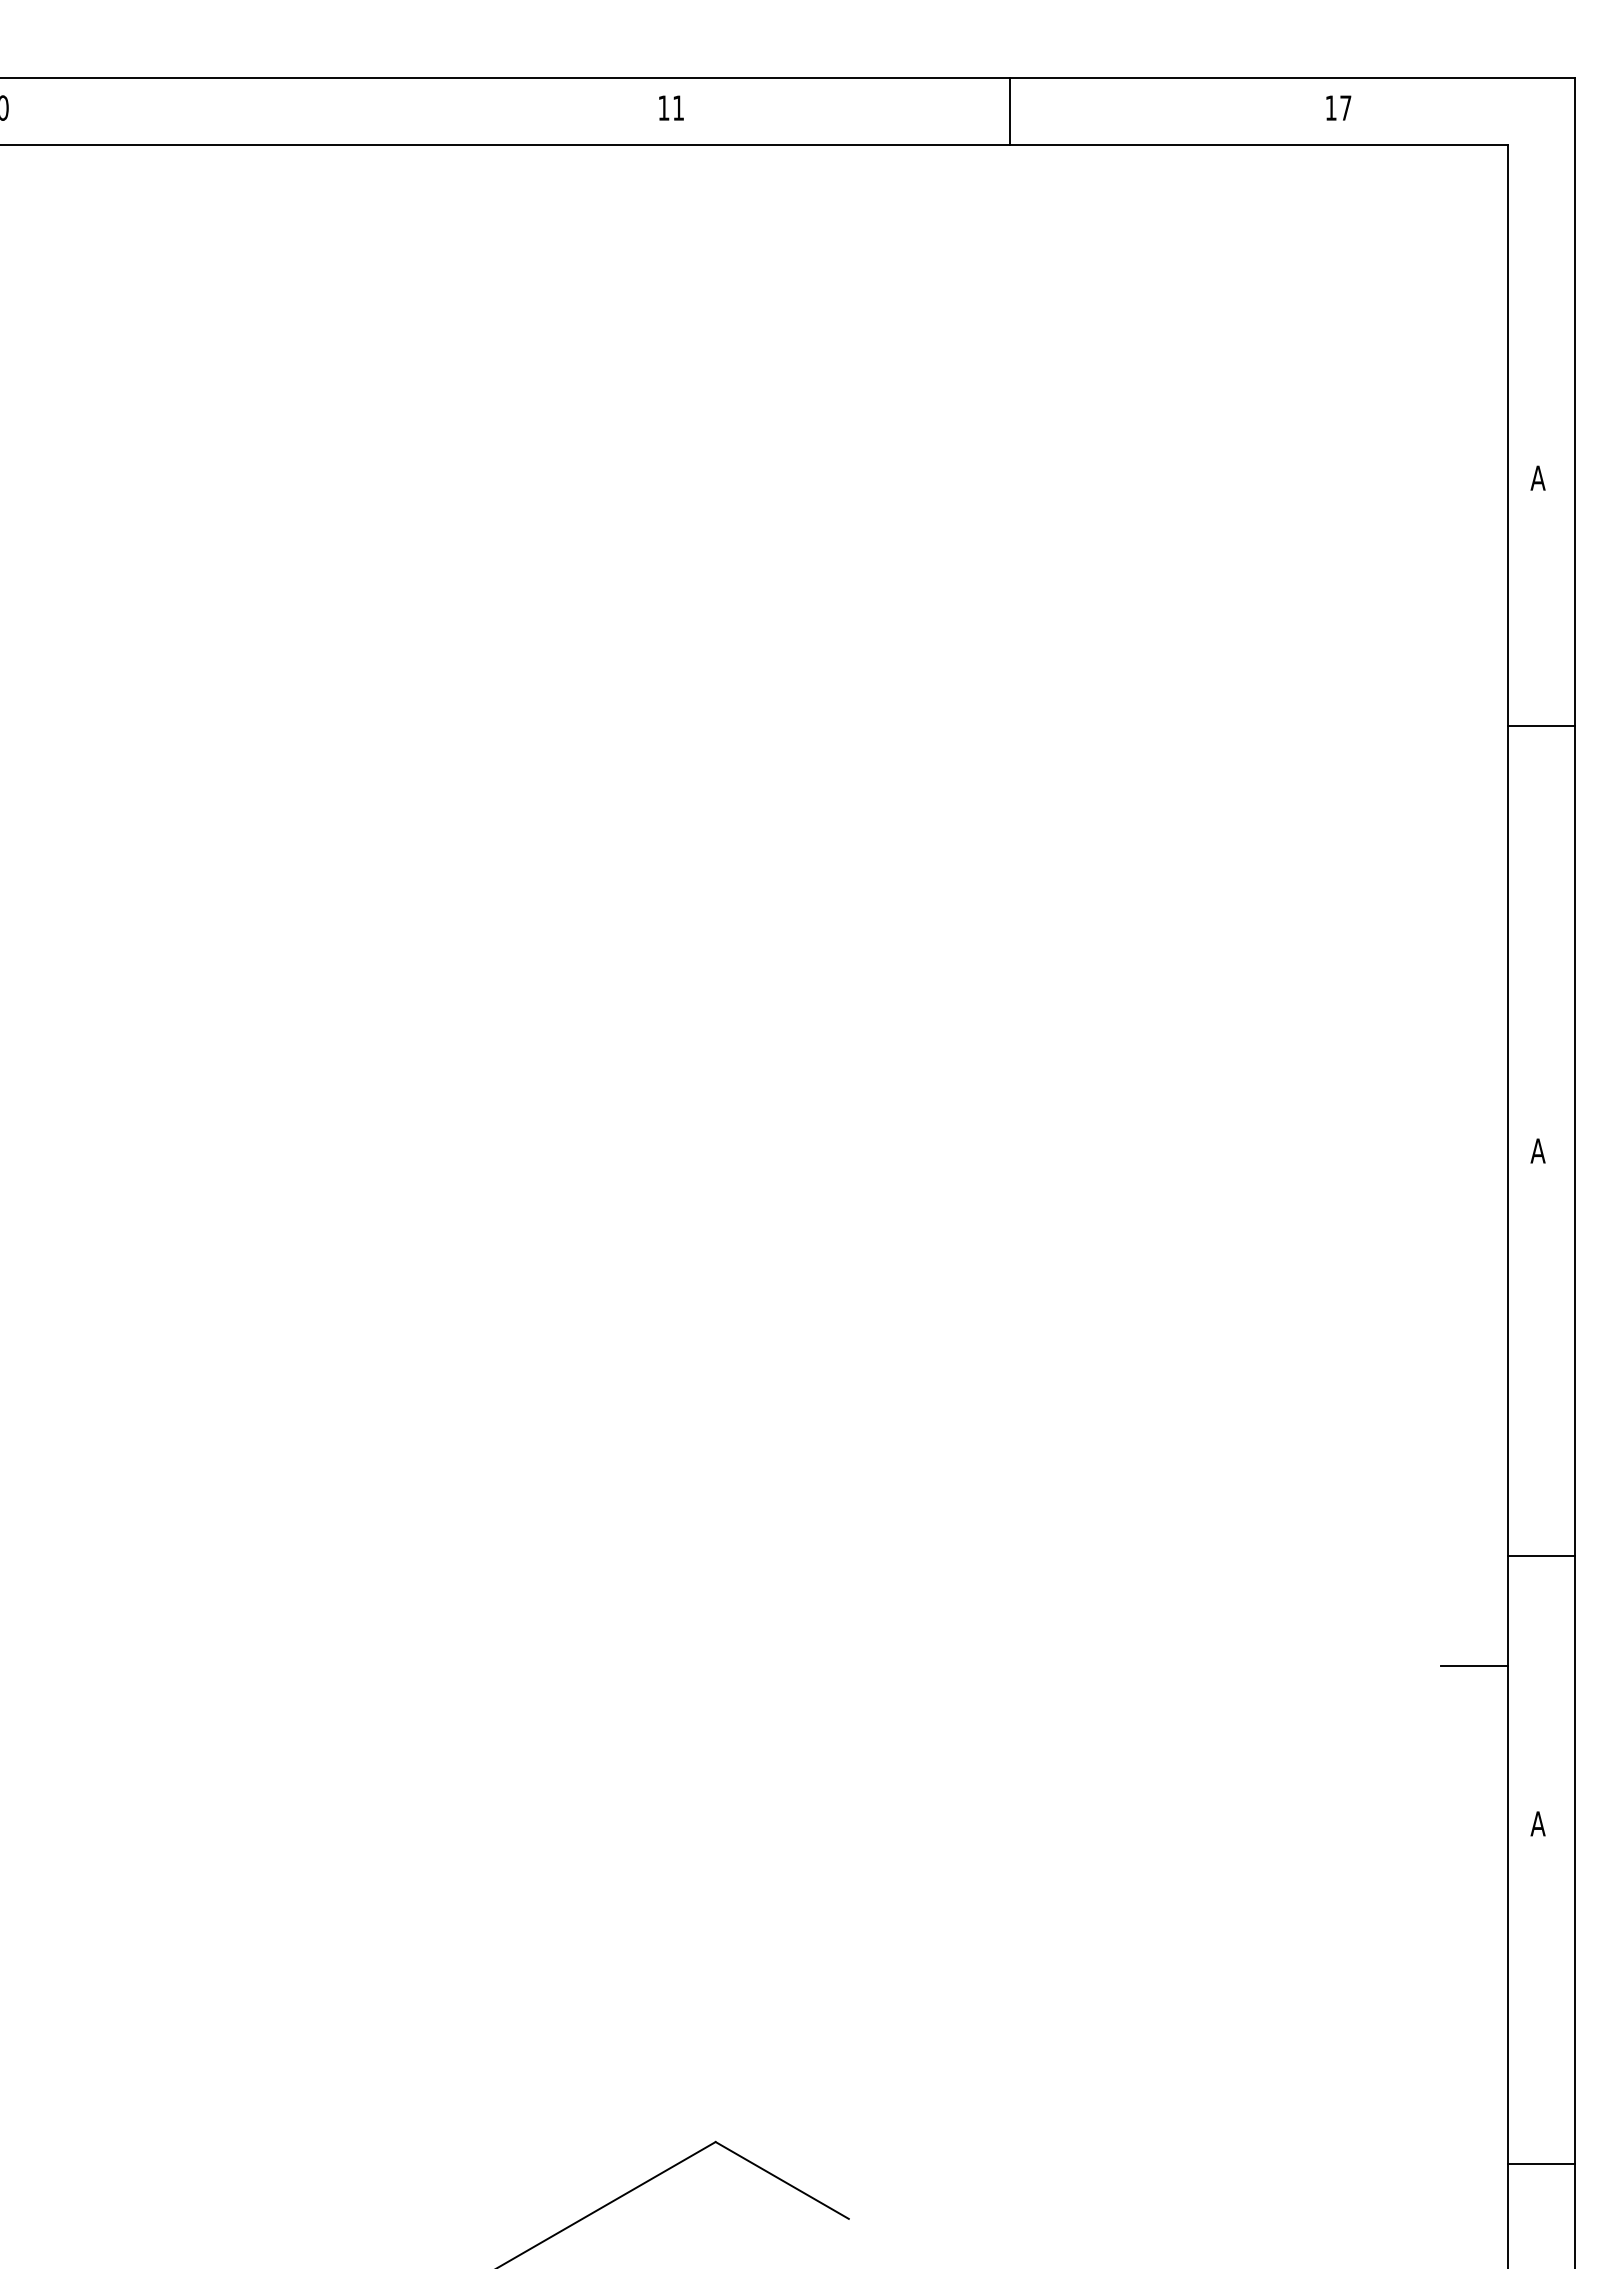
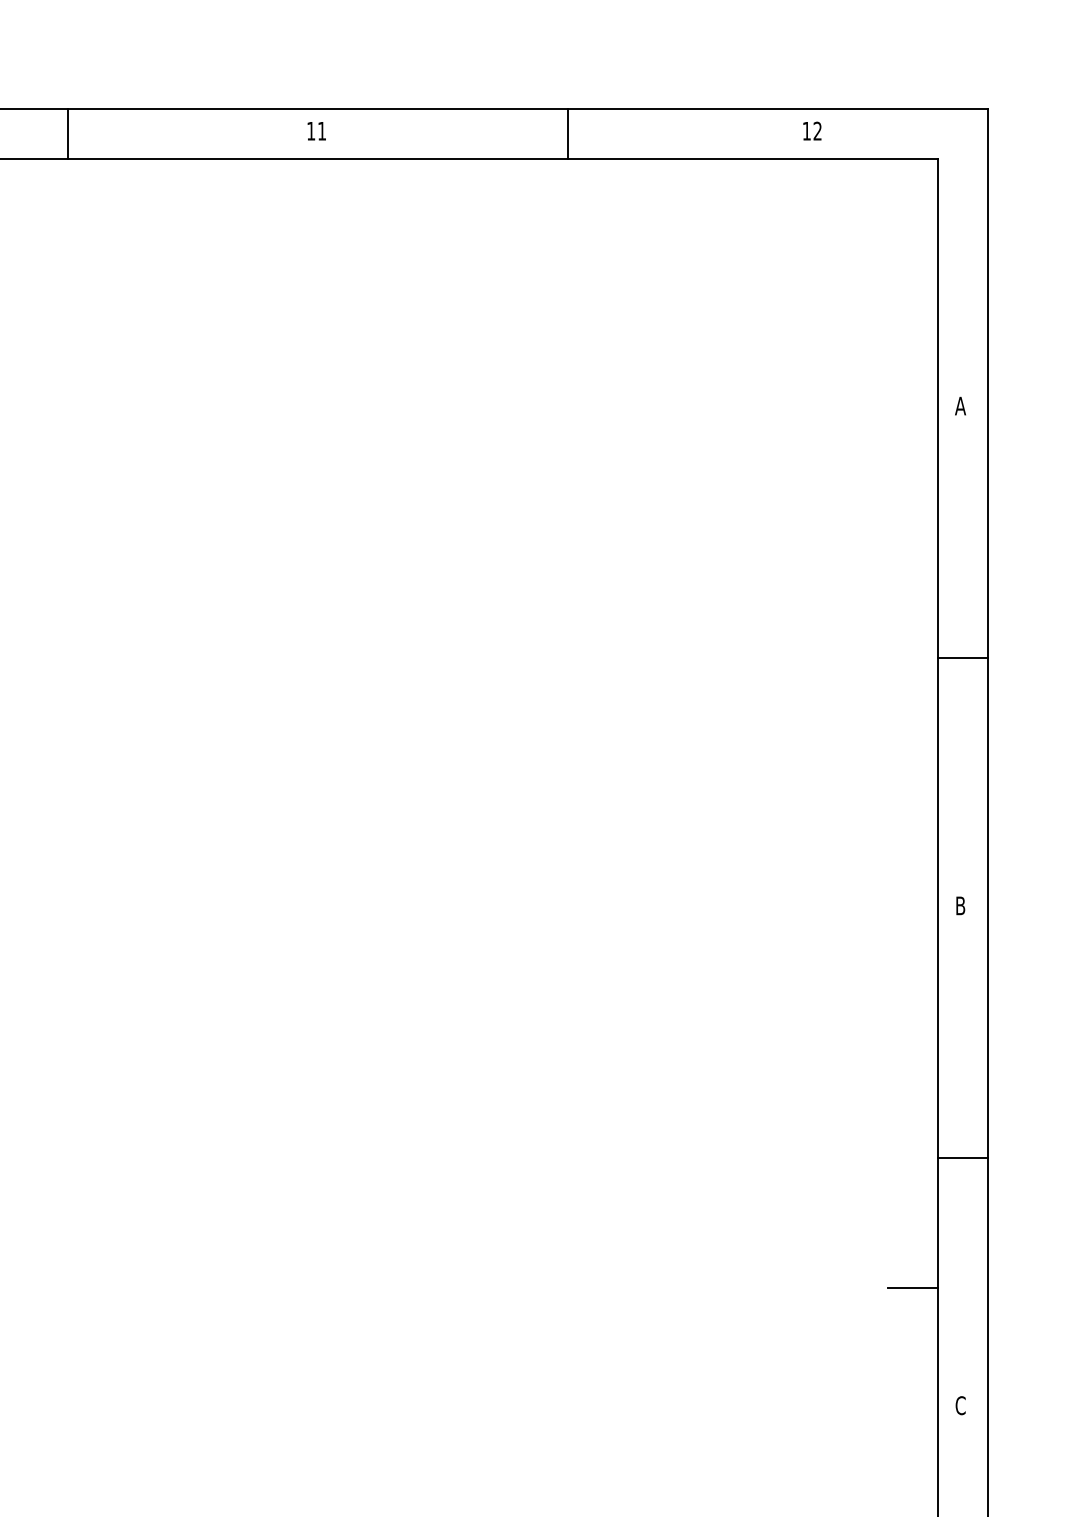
text: (1345, 107) -> (817, 130), 17 -> 12
line: (337, 111) -> (68, 133), added
line: (1541, 725) -> (963, 658), moved
text: (1537, 1150) -> (960, 905), A -> B
line: (1541, 1555) -> (963, 1158), moved
text: (1537, 1823) -> (960, 1405), A -> C

